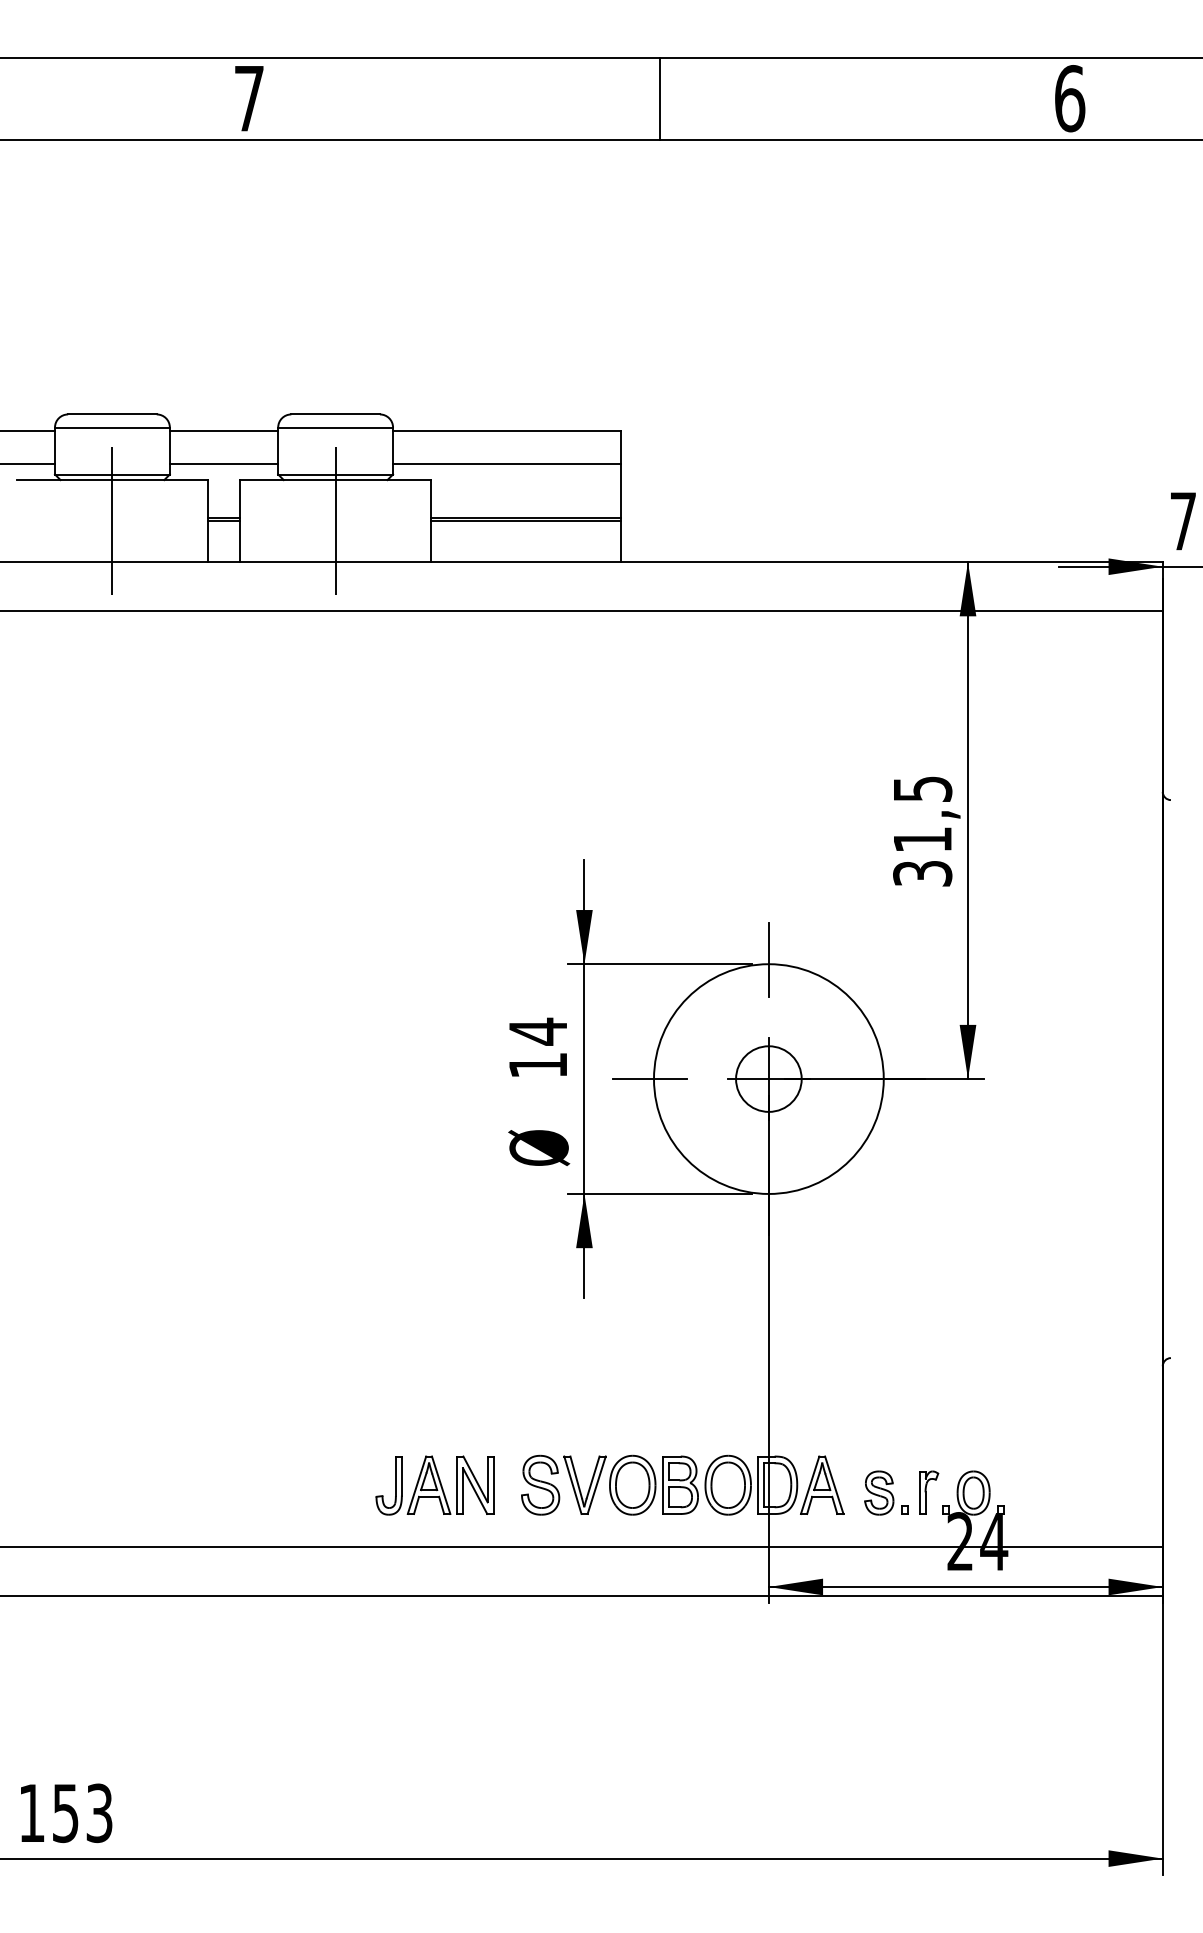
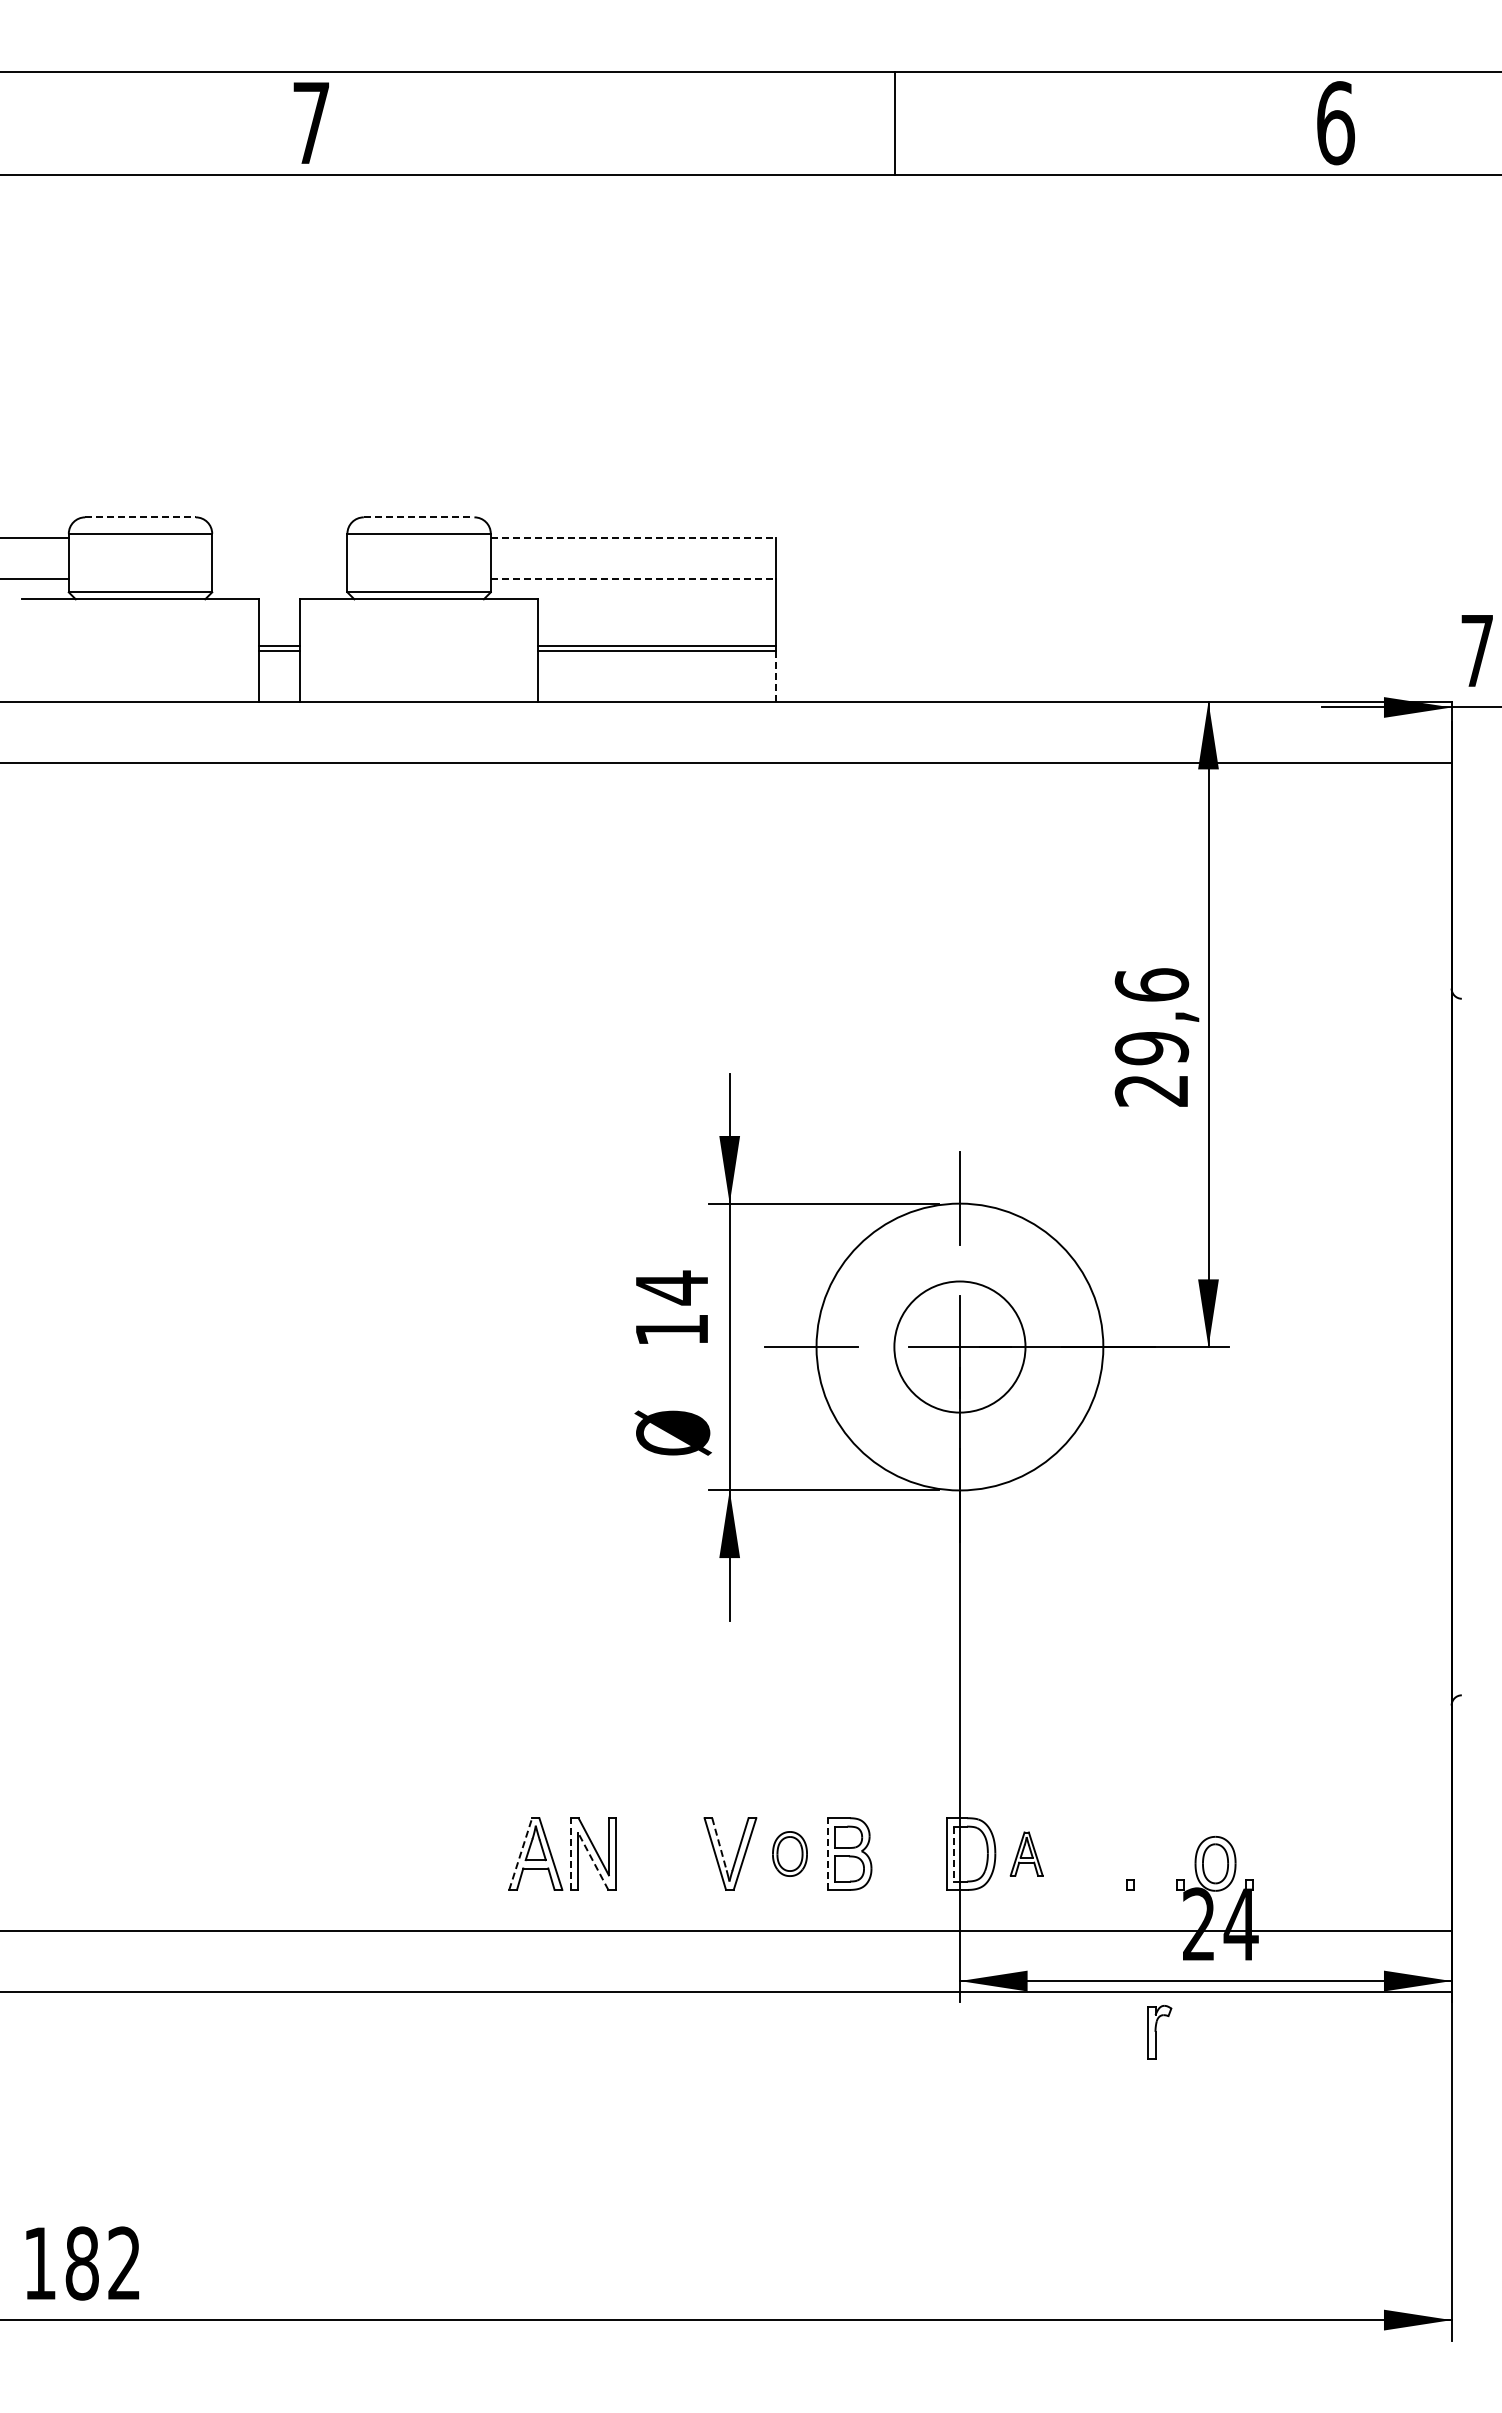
line: (660, 98) -> (894, 123), moved
line: (113, 414) -> (141, 517), solid -> dashed
line: (335, 414) -> (419, 517), solid -> dashed
line: (223, 430) -> (279, 537), removed
line: (507, 430) -> (633, 537), solid -> dashed
line: (223, 463) -> (279, 578), removed
line: (507, 463) -> (633, 578), solid -> dashed
line: (112, 521) -> (140, 650), removed
line: (335, 521) -> (419, 650), removed
line: (621, 541) -> (775, 676), solid -> dashed
text: (922, 831) -> (1151, 1037), 31,5 -> 29,6
circle: (768, 1079) -> (959, 1347), size x1.6
line: (576, 1477) -> (719, 1844), solid -> dashed
part: (540, 1484) -> (674, 1853), removed
part: (632, 1484) -> (789, 1853), size x0.6
part: (727, 1484) -> (908, 1853), removed
part: (822, 1484) -> (1026, 1853), size x0.6
part: (395, 1485) -> (493, 1854), removed
line: (416, 1485) -> (520, 1854), solid -> dashed
line: (456, 1485) -> (570, 1854), solid -> dashed
line: (662, 1485) -> (827, 1854), solid -> dashed
line: (764, 1485) -> (954, 1854), solid -> dashed
line: (475, 1490) -> (593, 1860), solid -> dashed
part: (879, 1492) -> (1097, 1863), removed
part: (928, 1492) -> (1159, 2032), moved
text: (81, 1813) -> (102, 2263), 153 -> 182

